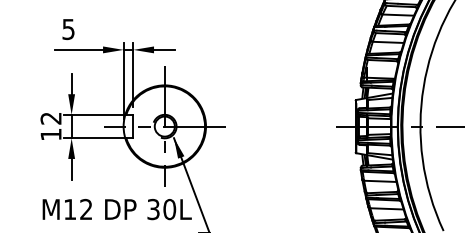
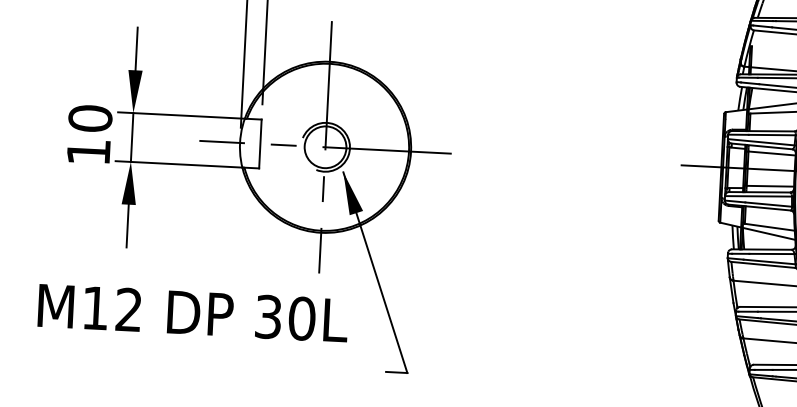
text: (50, 118) -> (89, 118), 12 -> 10
text: (116, 209) -> (191, 313), moved

